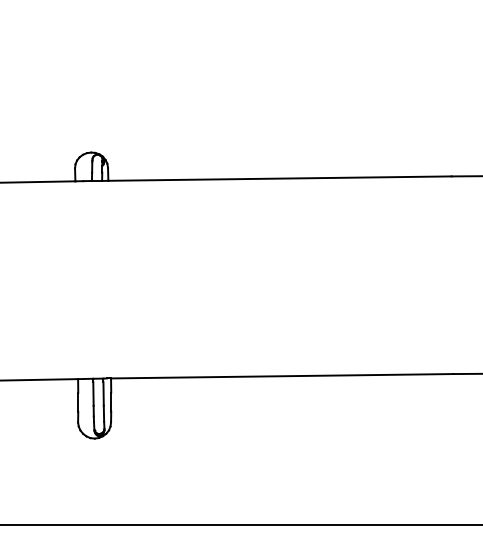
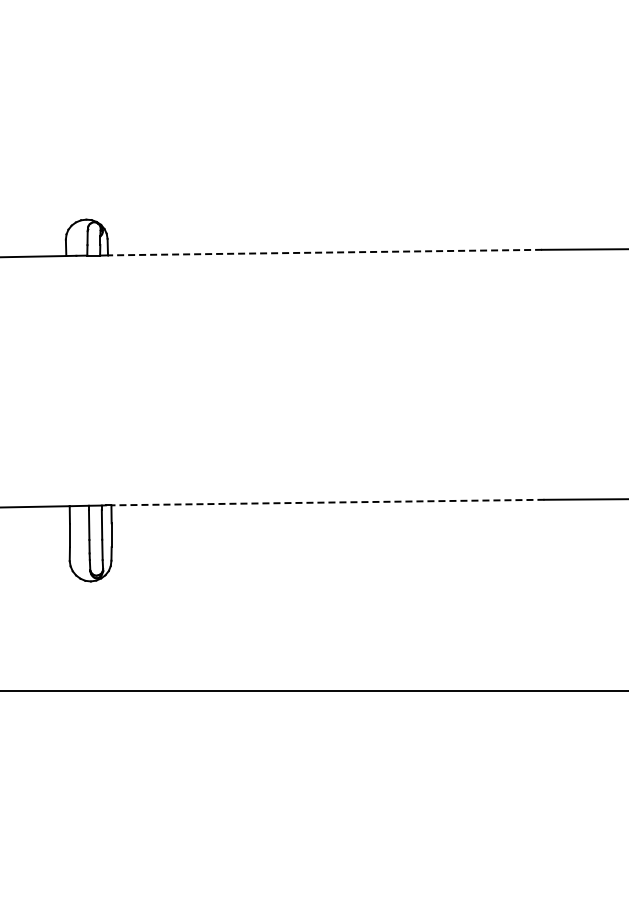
line: (279, 178) -> (324, 252), solid -> dashed
line: (281, 376) -> (327, 502), solid -> dashed

